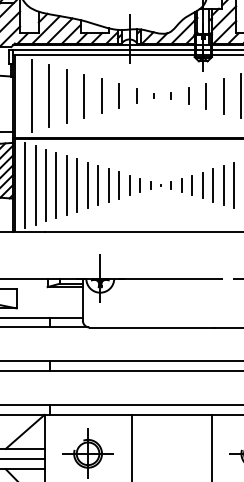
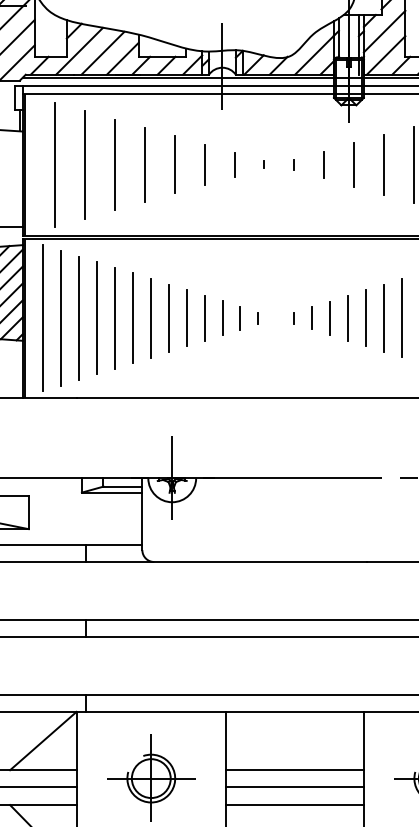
line: (171, 448) -> (294, 769), added
line: (171, 458) -> (294, 786), added
line: (171, 469) -> (294, 805), added

